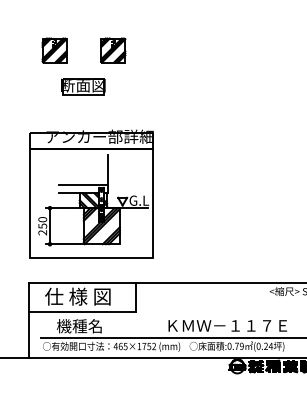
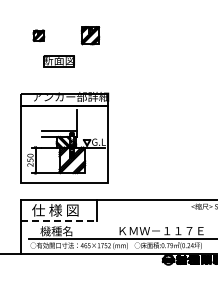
part: (54, 50) -> (38, 35), size x0.6
part: (113, 50) -> (90, 35), moved
line: (82, 311) -> (58, 220), solid -> dashed

